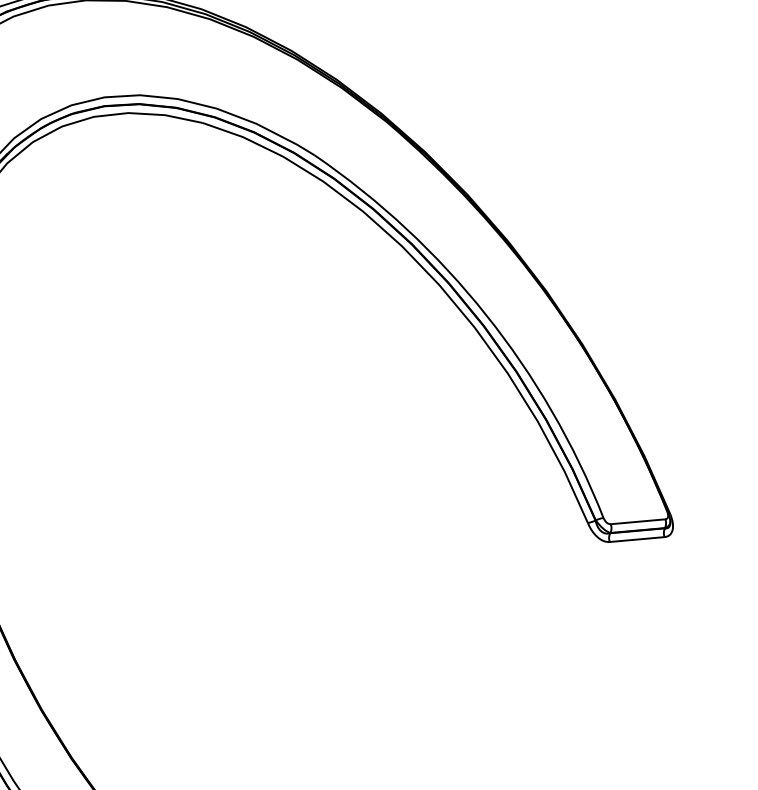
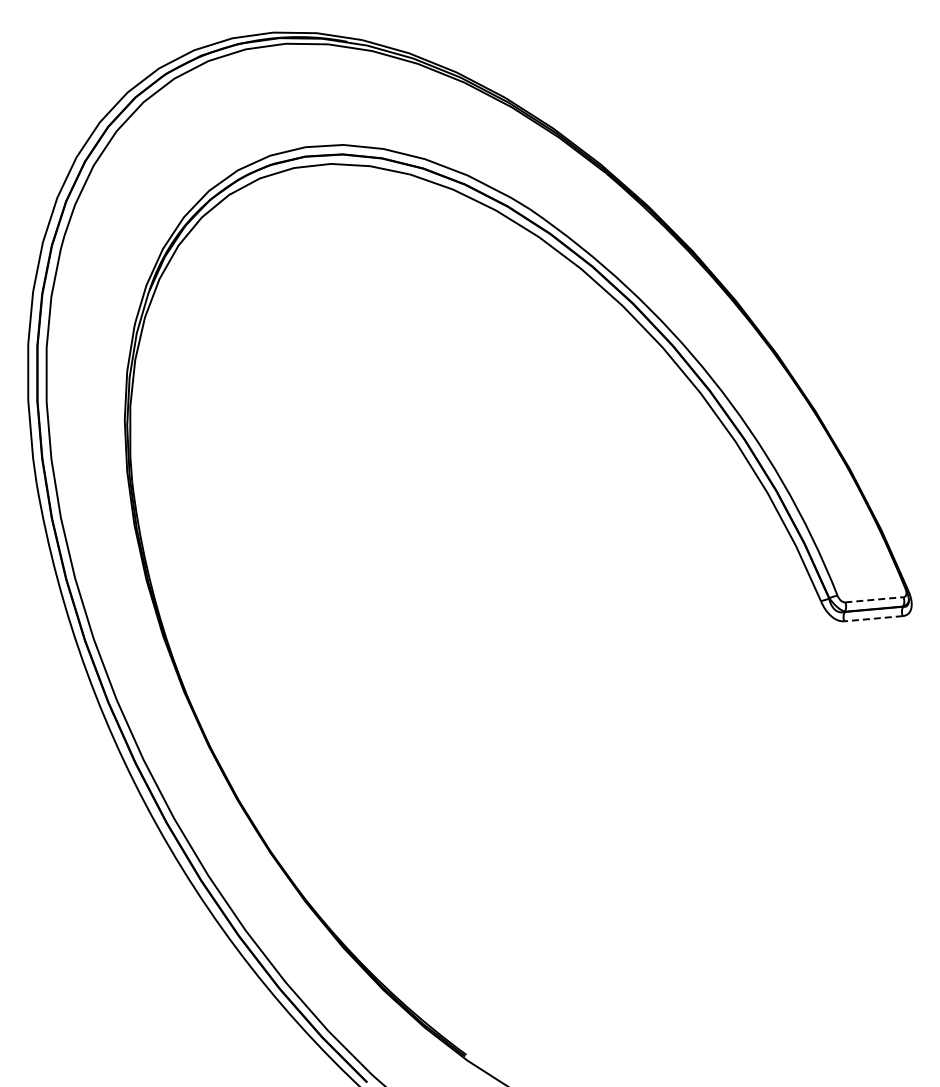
line: (638, 521) -> (874, 599), solid -> dashed
line: (637, 539) -> (873, 618), solid -> dashed

